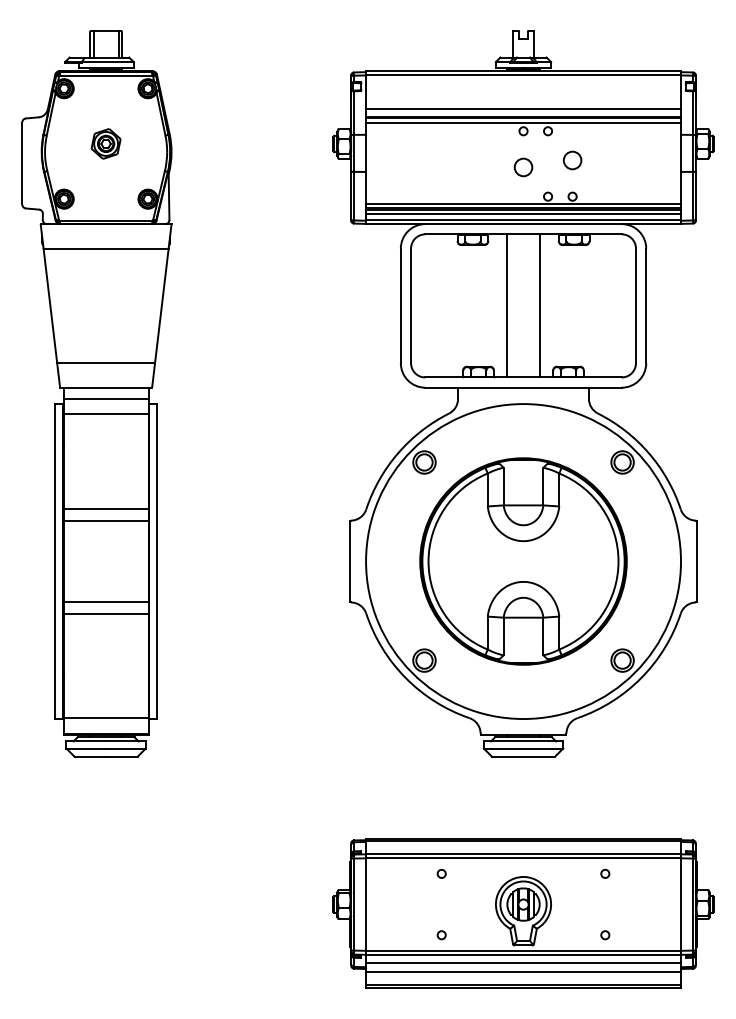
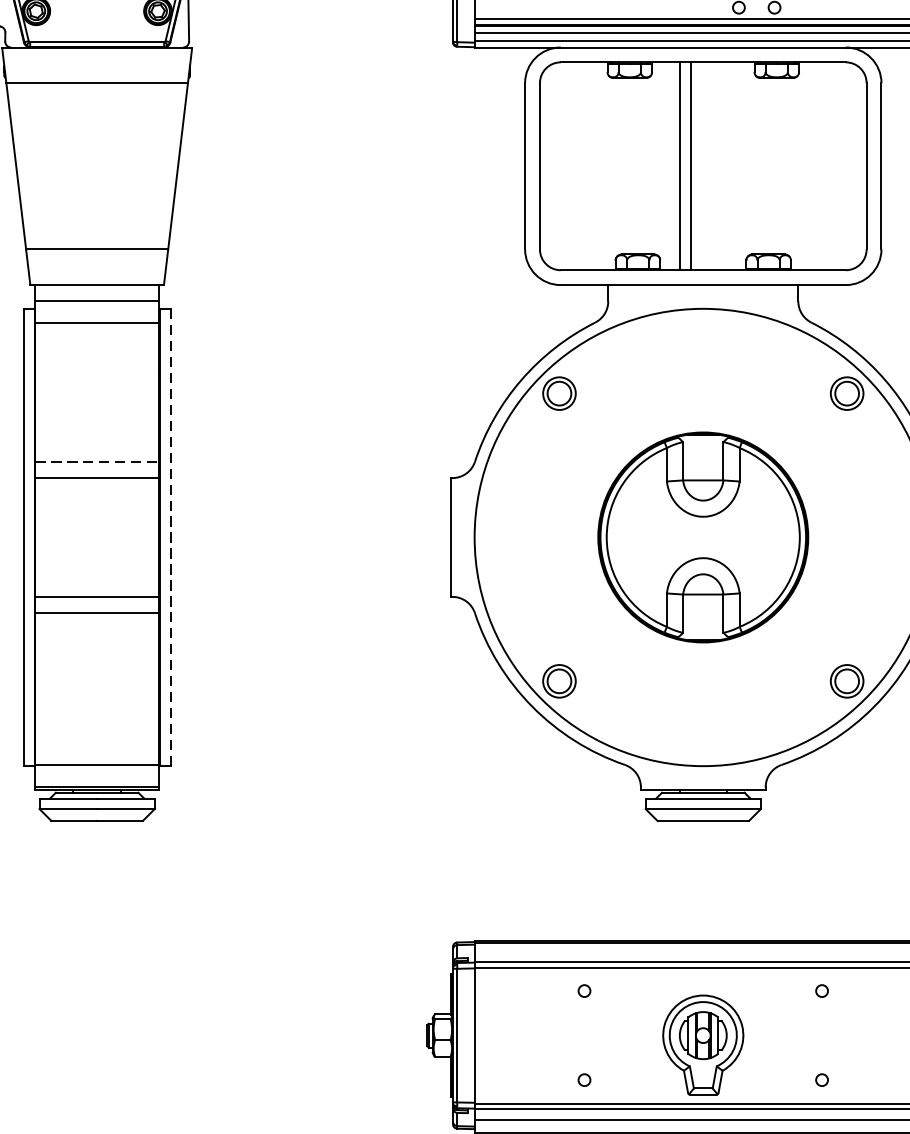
line: (539, 305) -> (690, 165), moved
line: (106, 509) -> (97, 461), solid -> dashed
part: (523, 561) -> (703, 537), size x0.7
line: (156, 562) -> (170, 538), solid -> dashed

